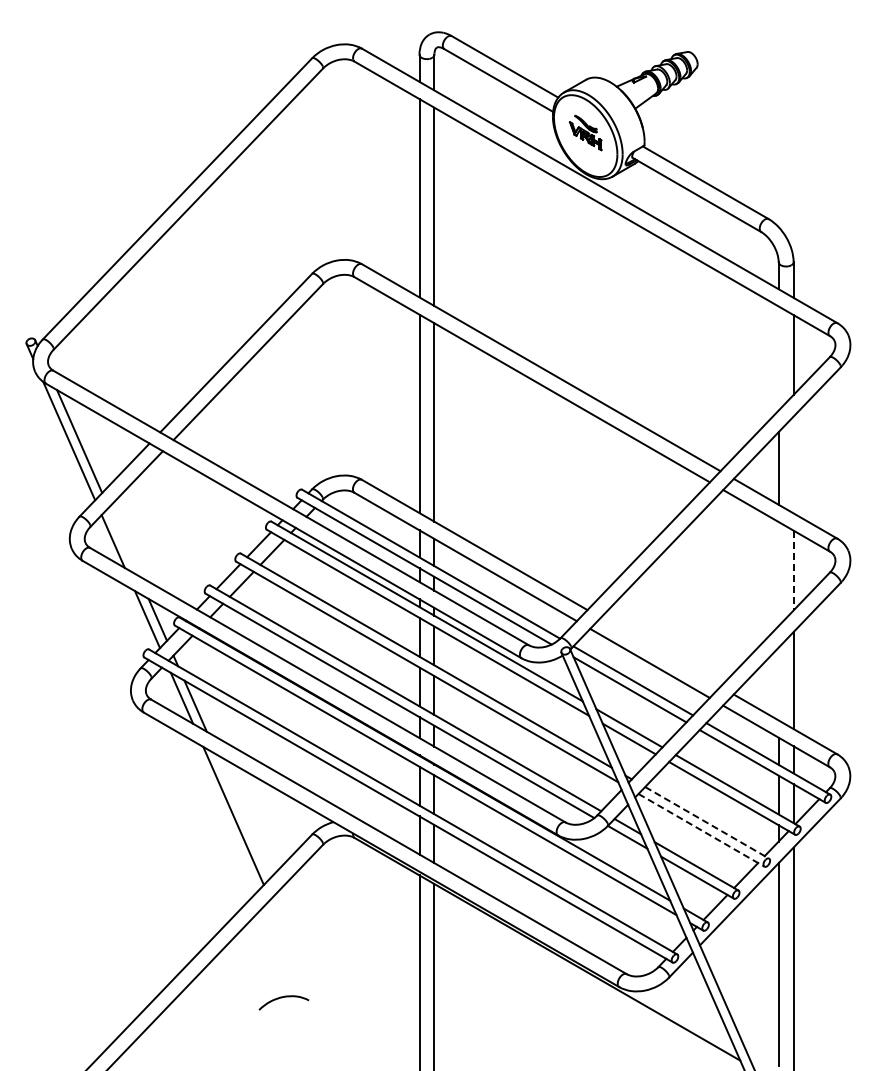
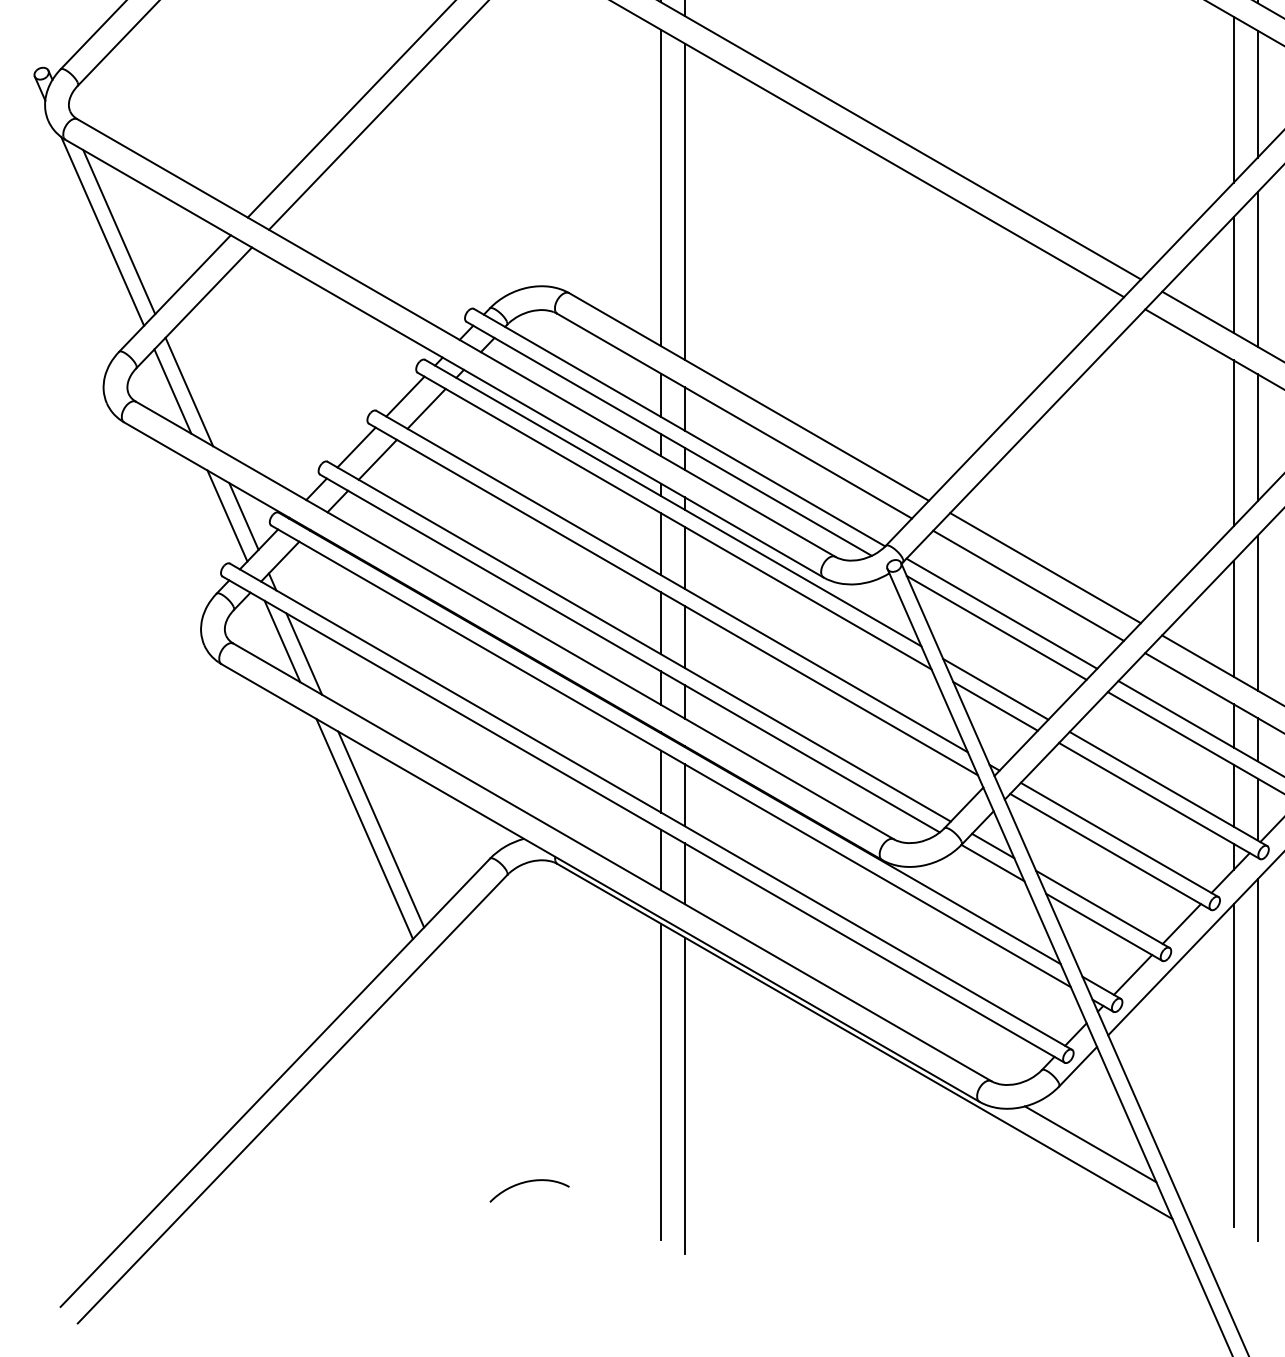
line: (778, 358) -> (1233, 99), added
line: (793, 464) -> (1257, 268), added
line: (123, 541) -> (189, 391), added
line: (793, 570) -> (1257, 437), dashed -> solid
line: (778, 574) -> (1233, 444), added
line: (660, 651) -> (1045, 566), added
line: (778, 683) -> (1233, 617), added
line: (243, 815) -> (380, 828), added
line: (707, 822) -> (1120, 839), dashed -> solid
line: (701, 830) -> (1110, 852), dashed -> solid
curve: (282, 998) -> (527, 1183), moved
line: (688, 1013) -> (1089, 1143), added

